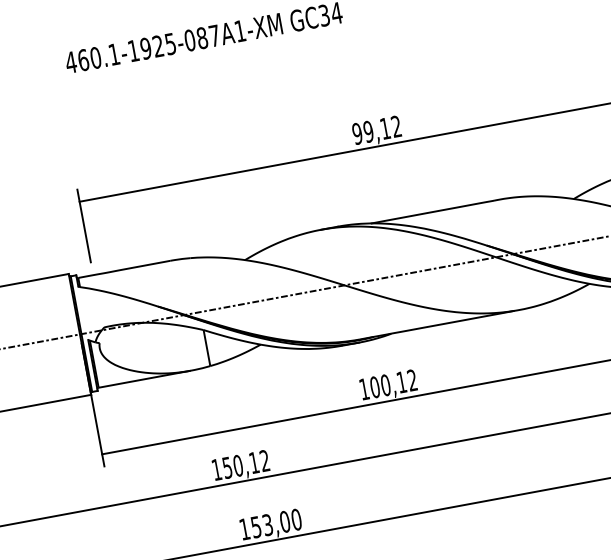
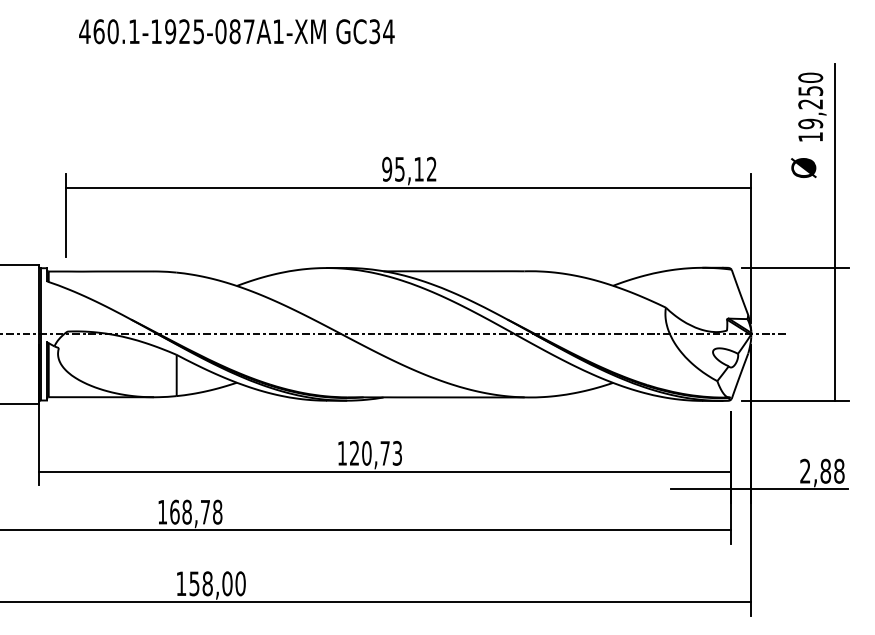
text: (368, 131) -> (399, 168), 99,12 -> 95,12
text: (393, 384) -> (375, 453), 100,12 -> 120,73
text: (246, 463) -> (196, 511), 150,12 -> 168,78
text: (267, 524) -> (207, 583), 153,00 -> 158,00

